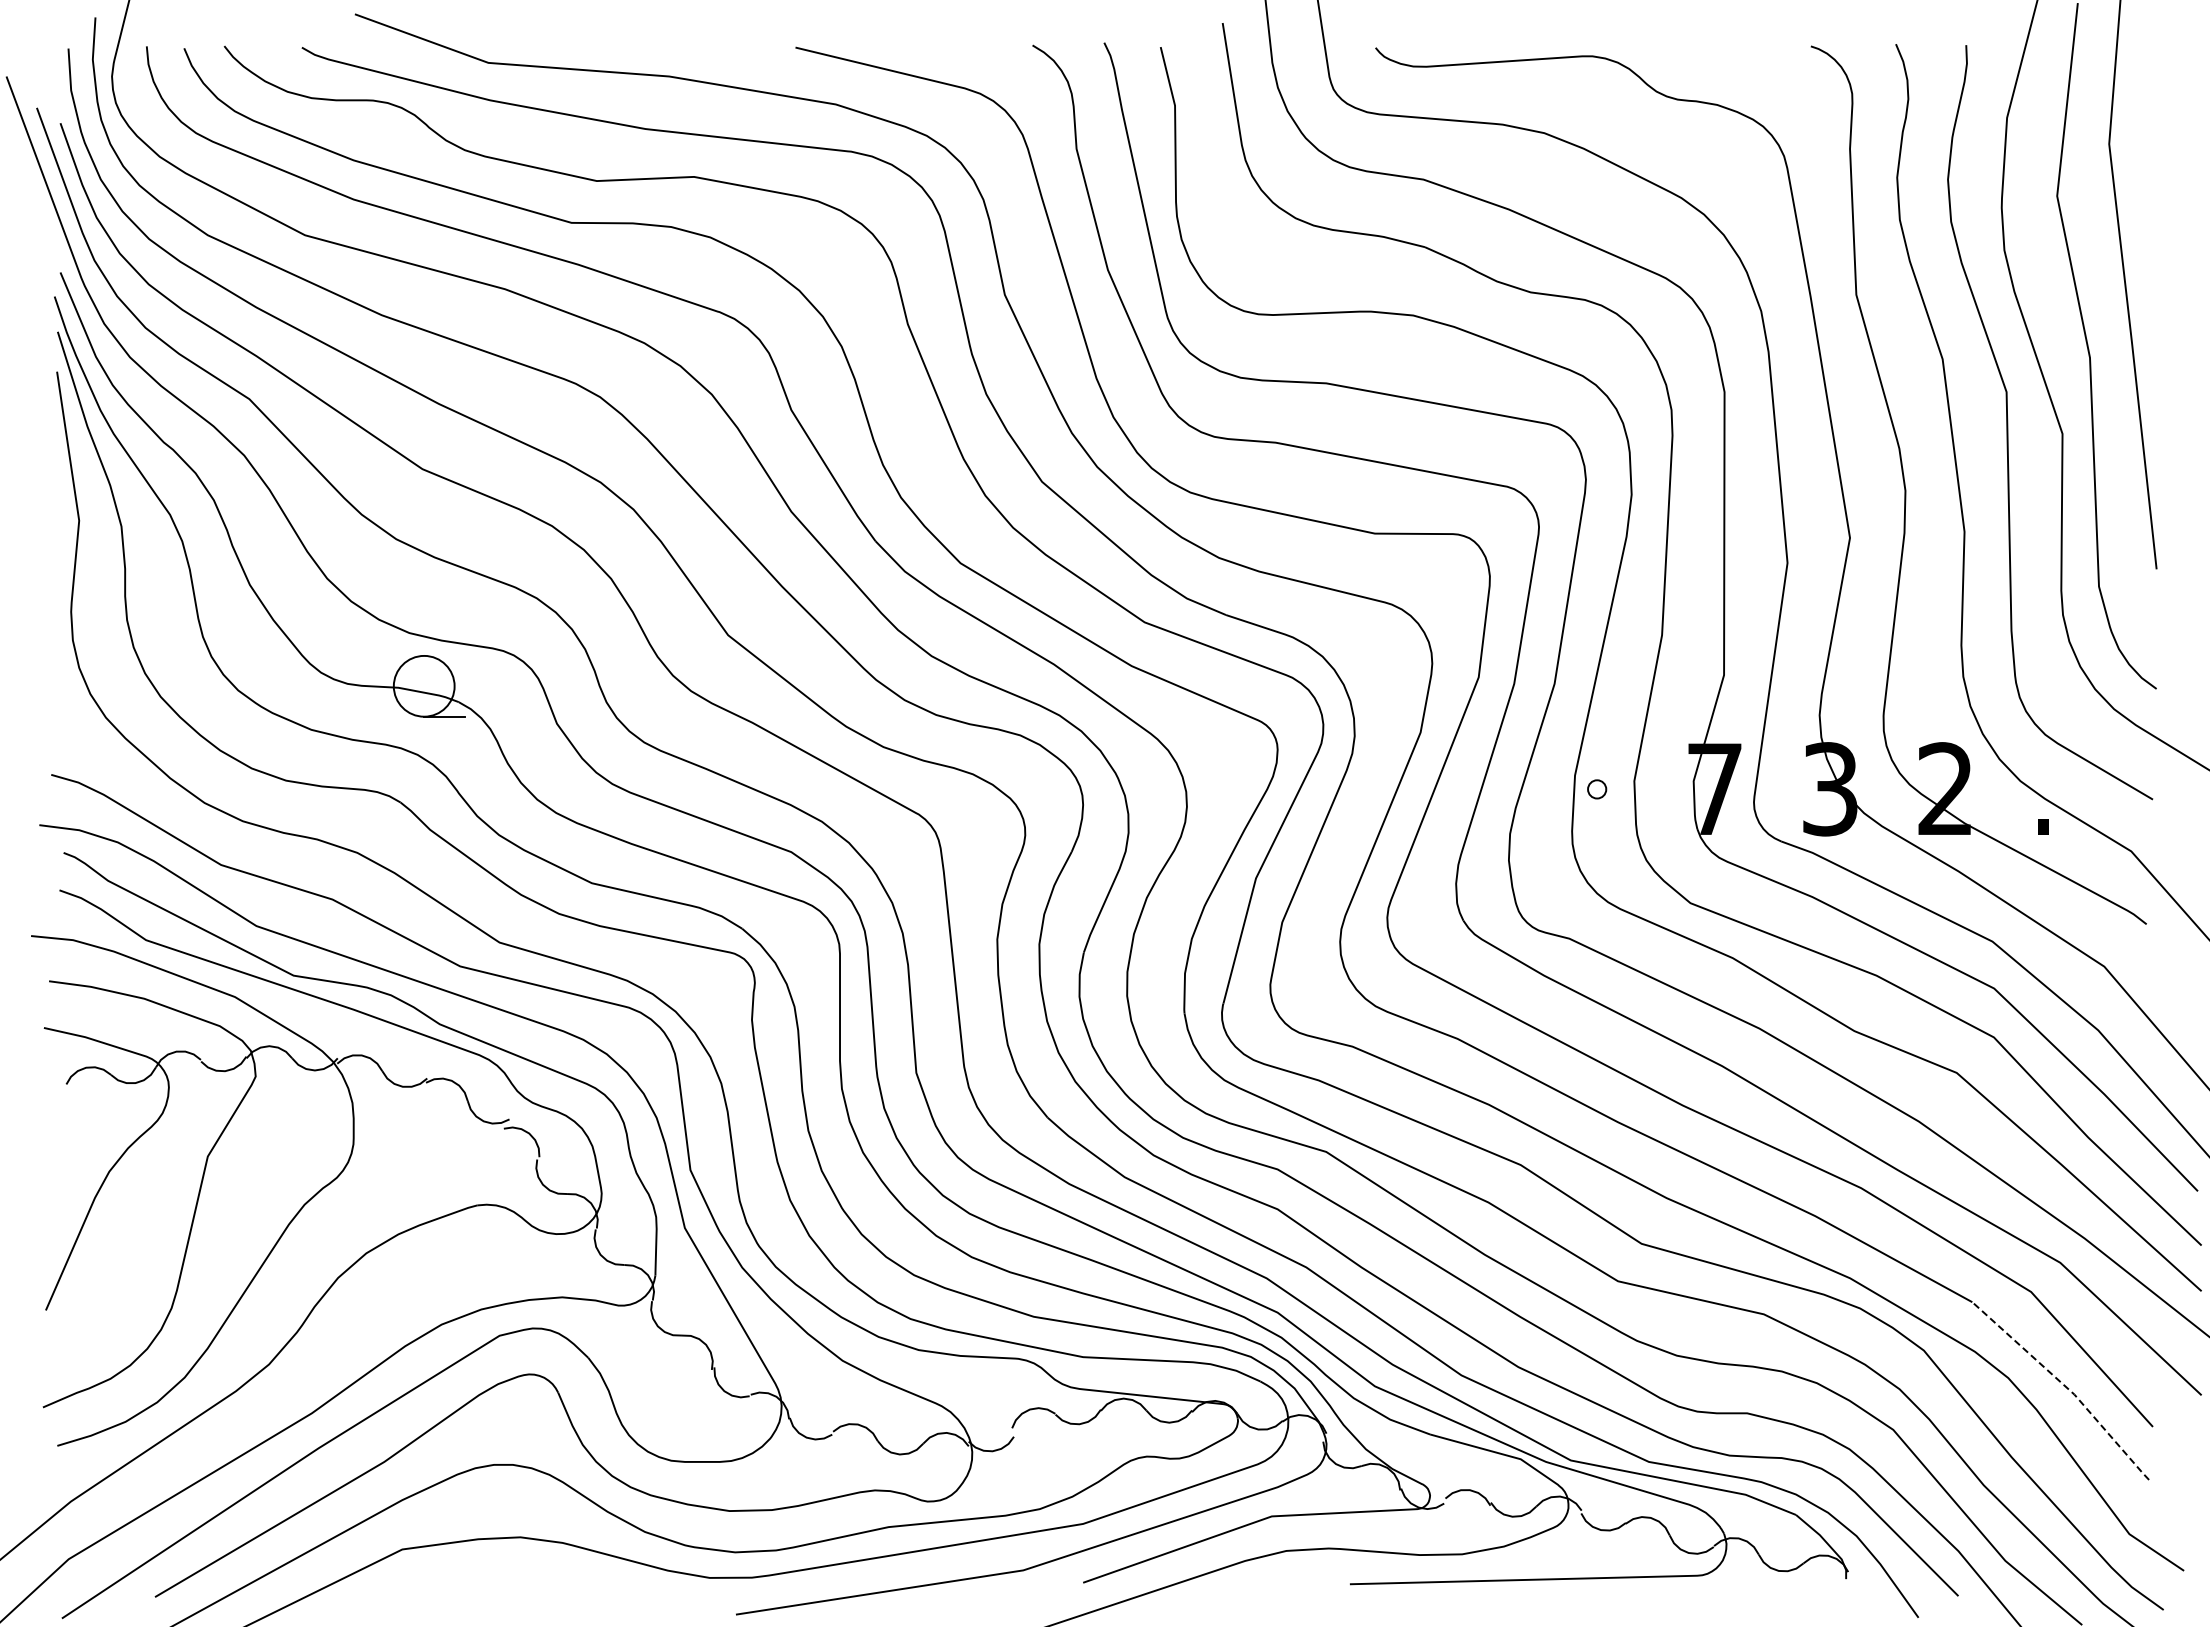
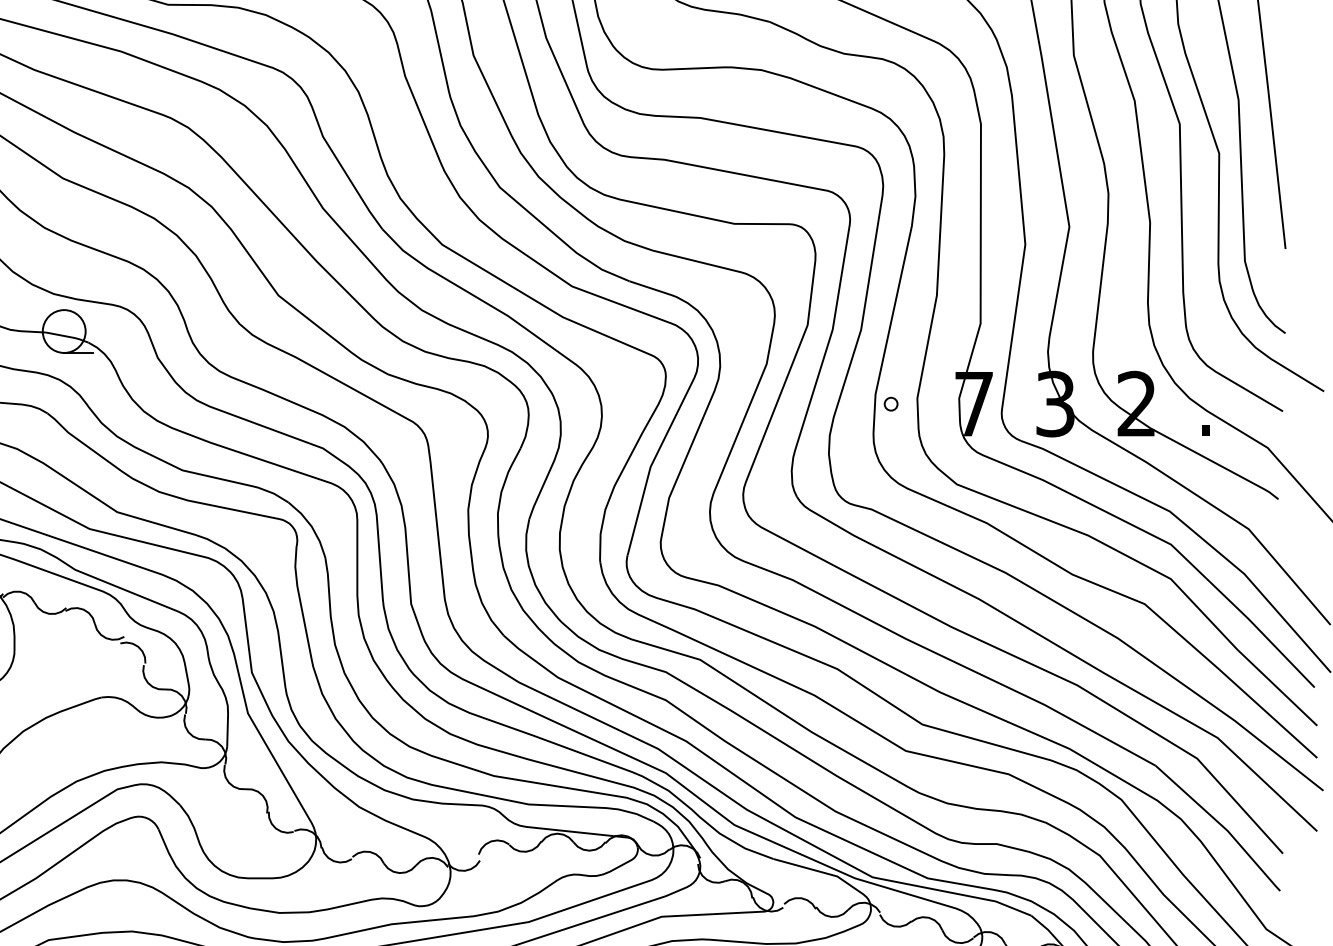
line: (2066, 1387) -> (1222, 825), dashed -> solid

